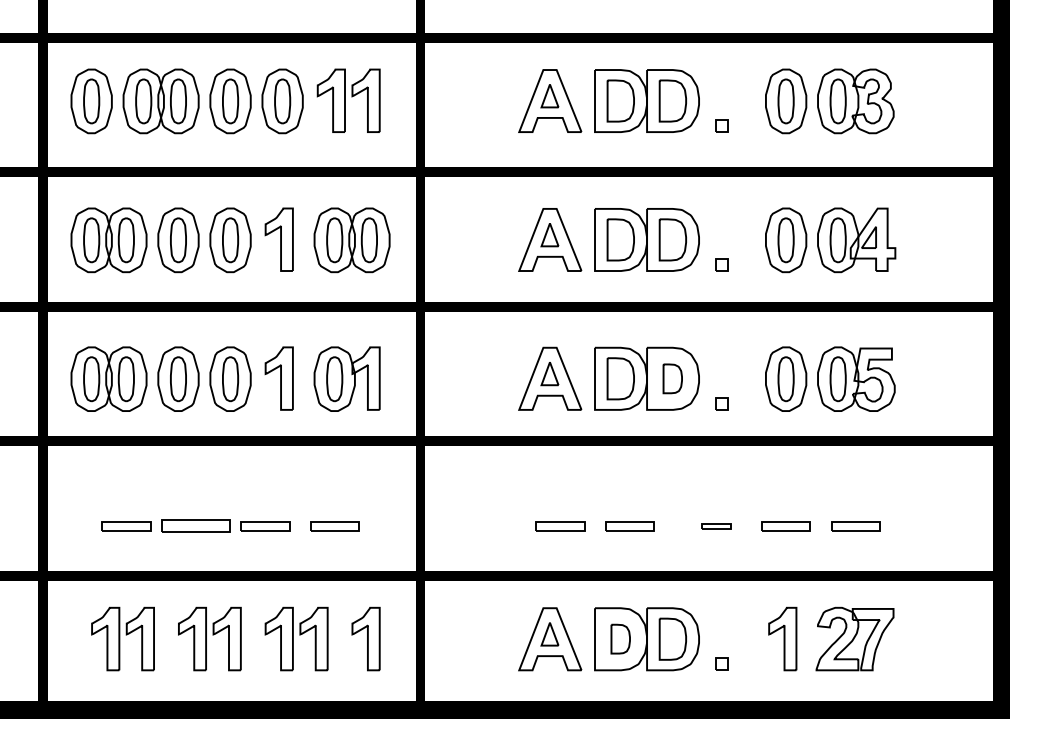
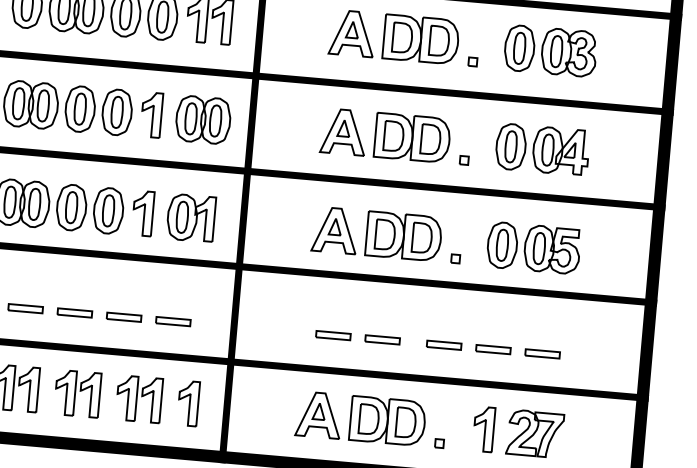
part: (672, 378) -> (421, 237), size x1.43
part: (195, 526) -> (74, 313), size x0.71
part: (716, 526) -> (443, 345), size x1.67
part: (620, 638) -> (368, 418), size x1.43

